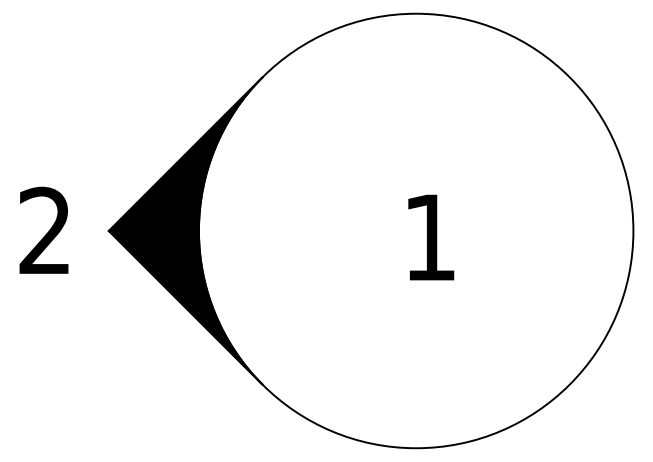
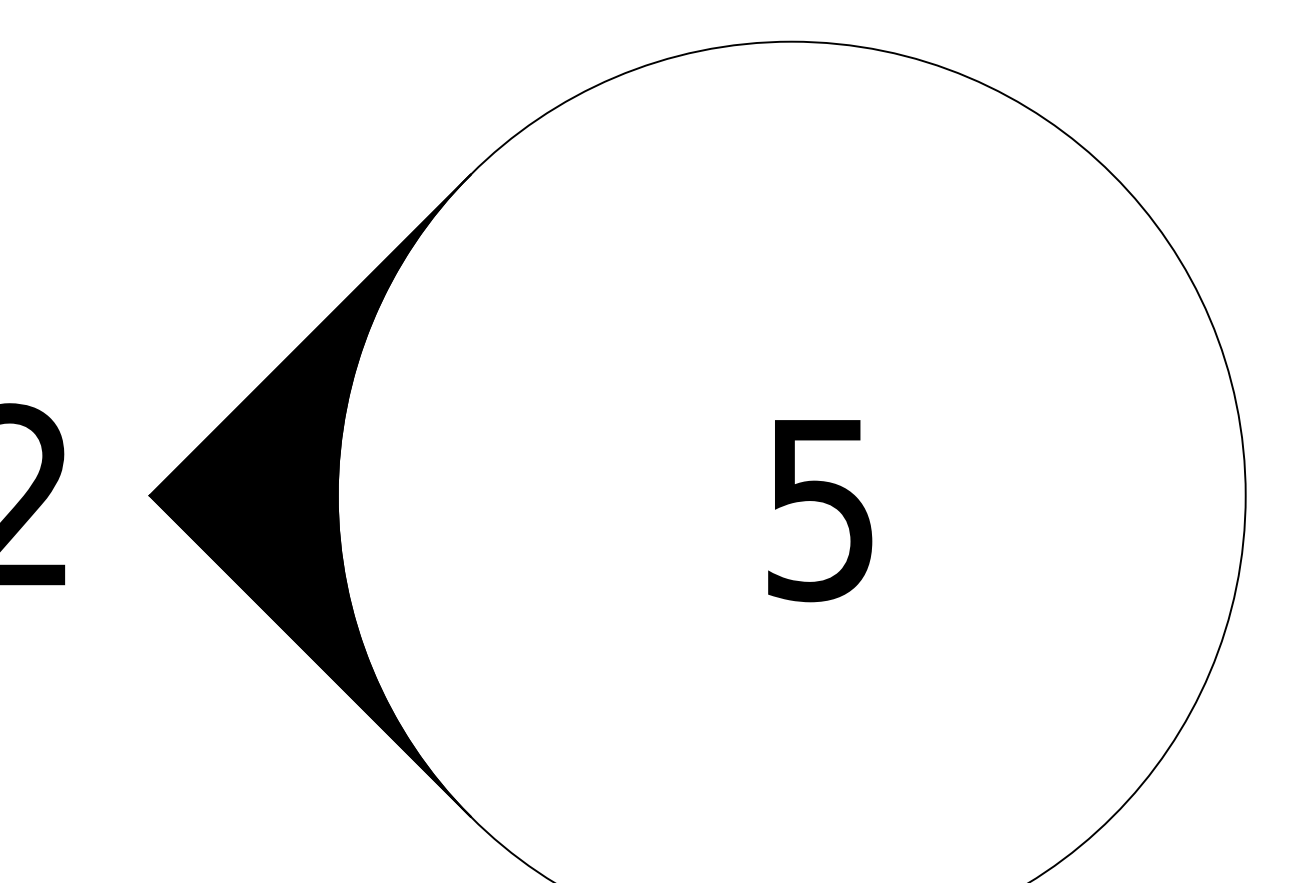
text: (429, 237) -> (819, 509), 1 -> 5

